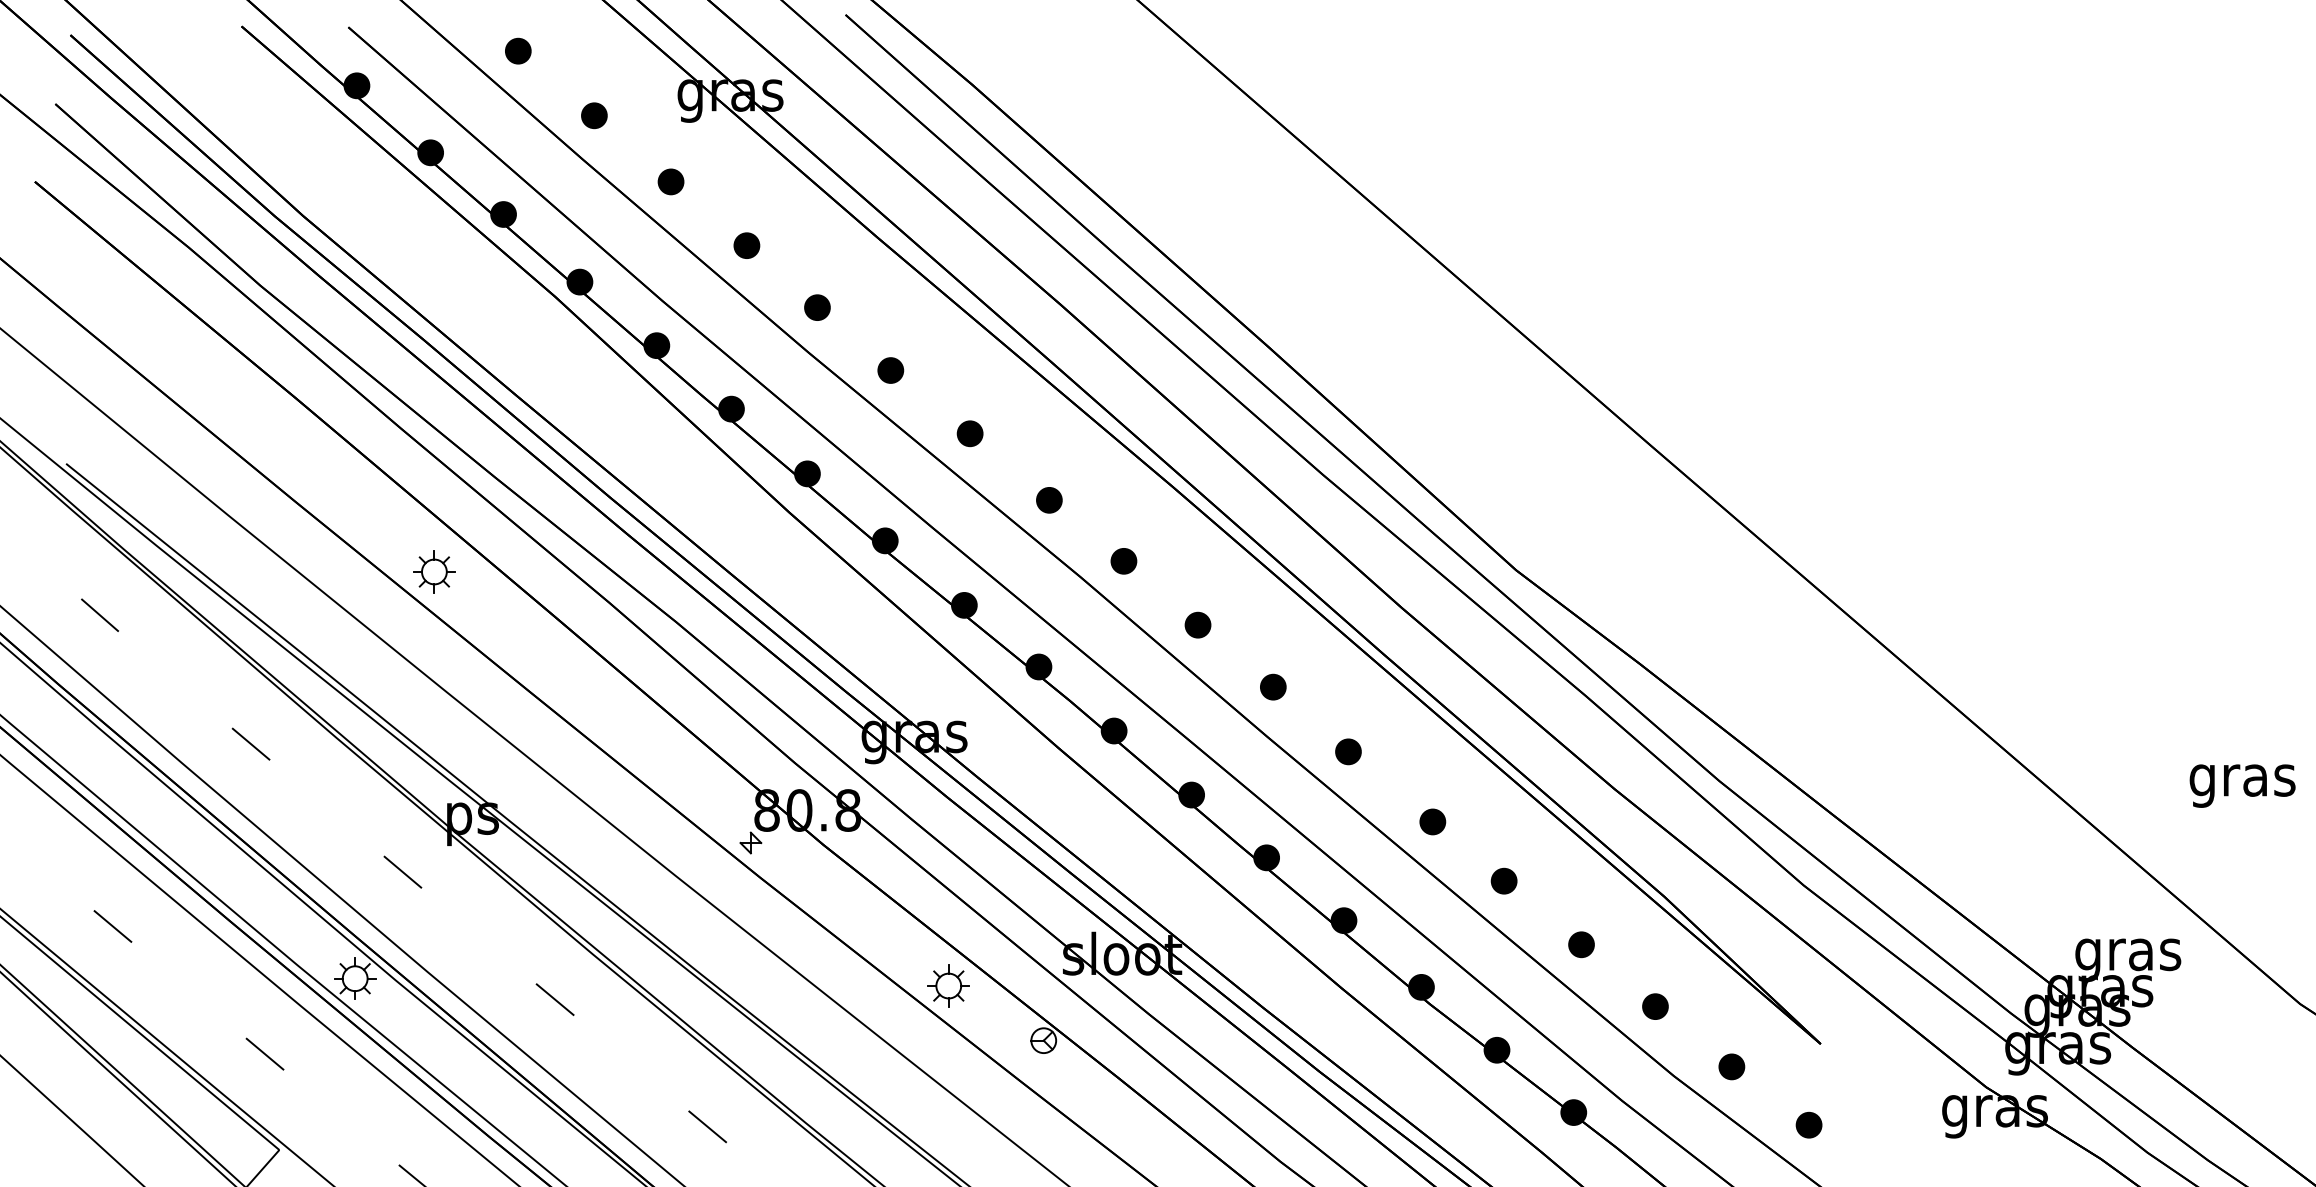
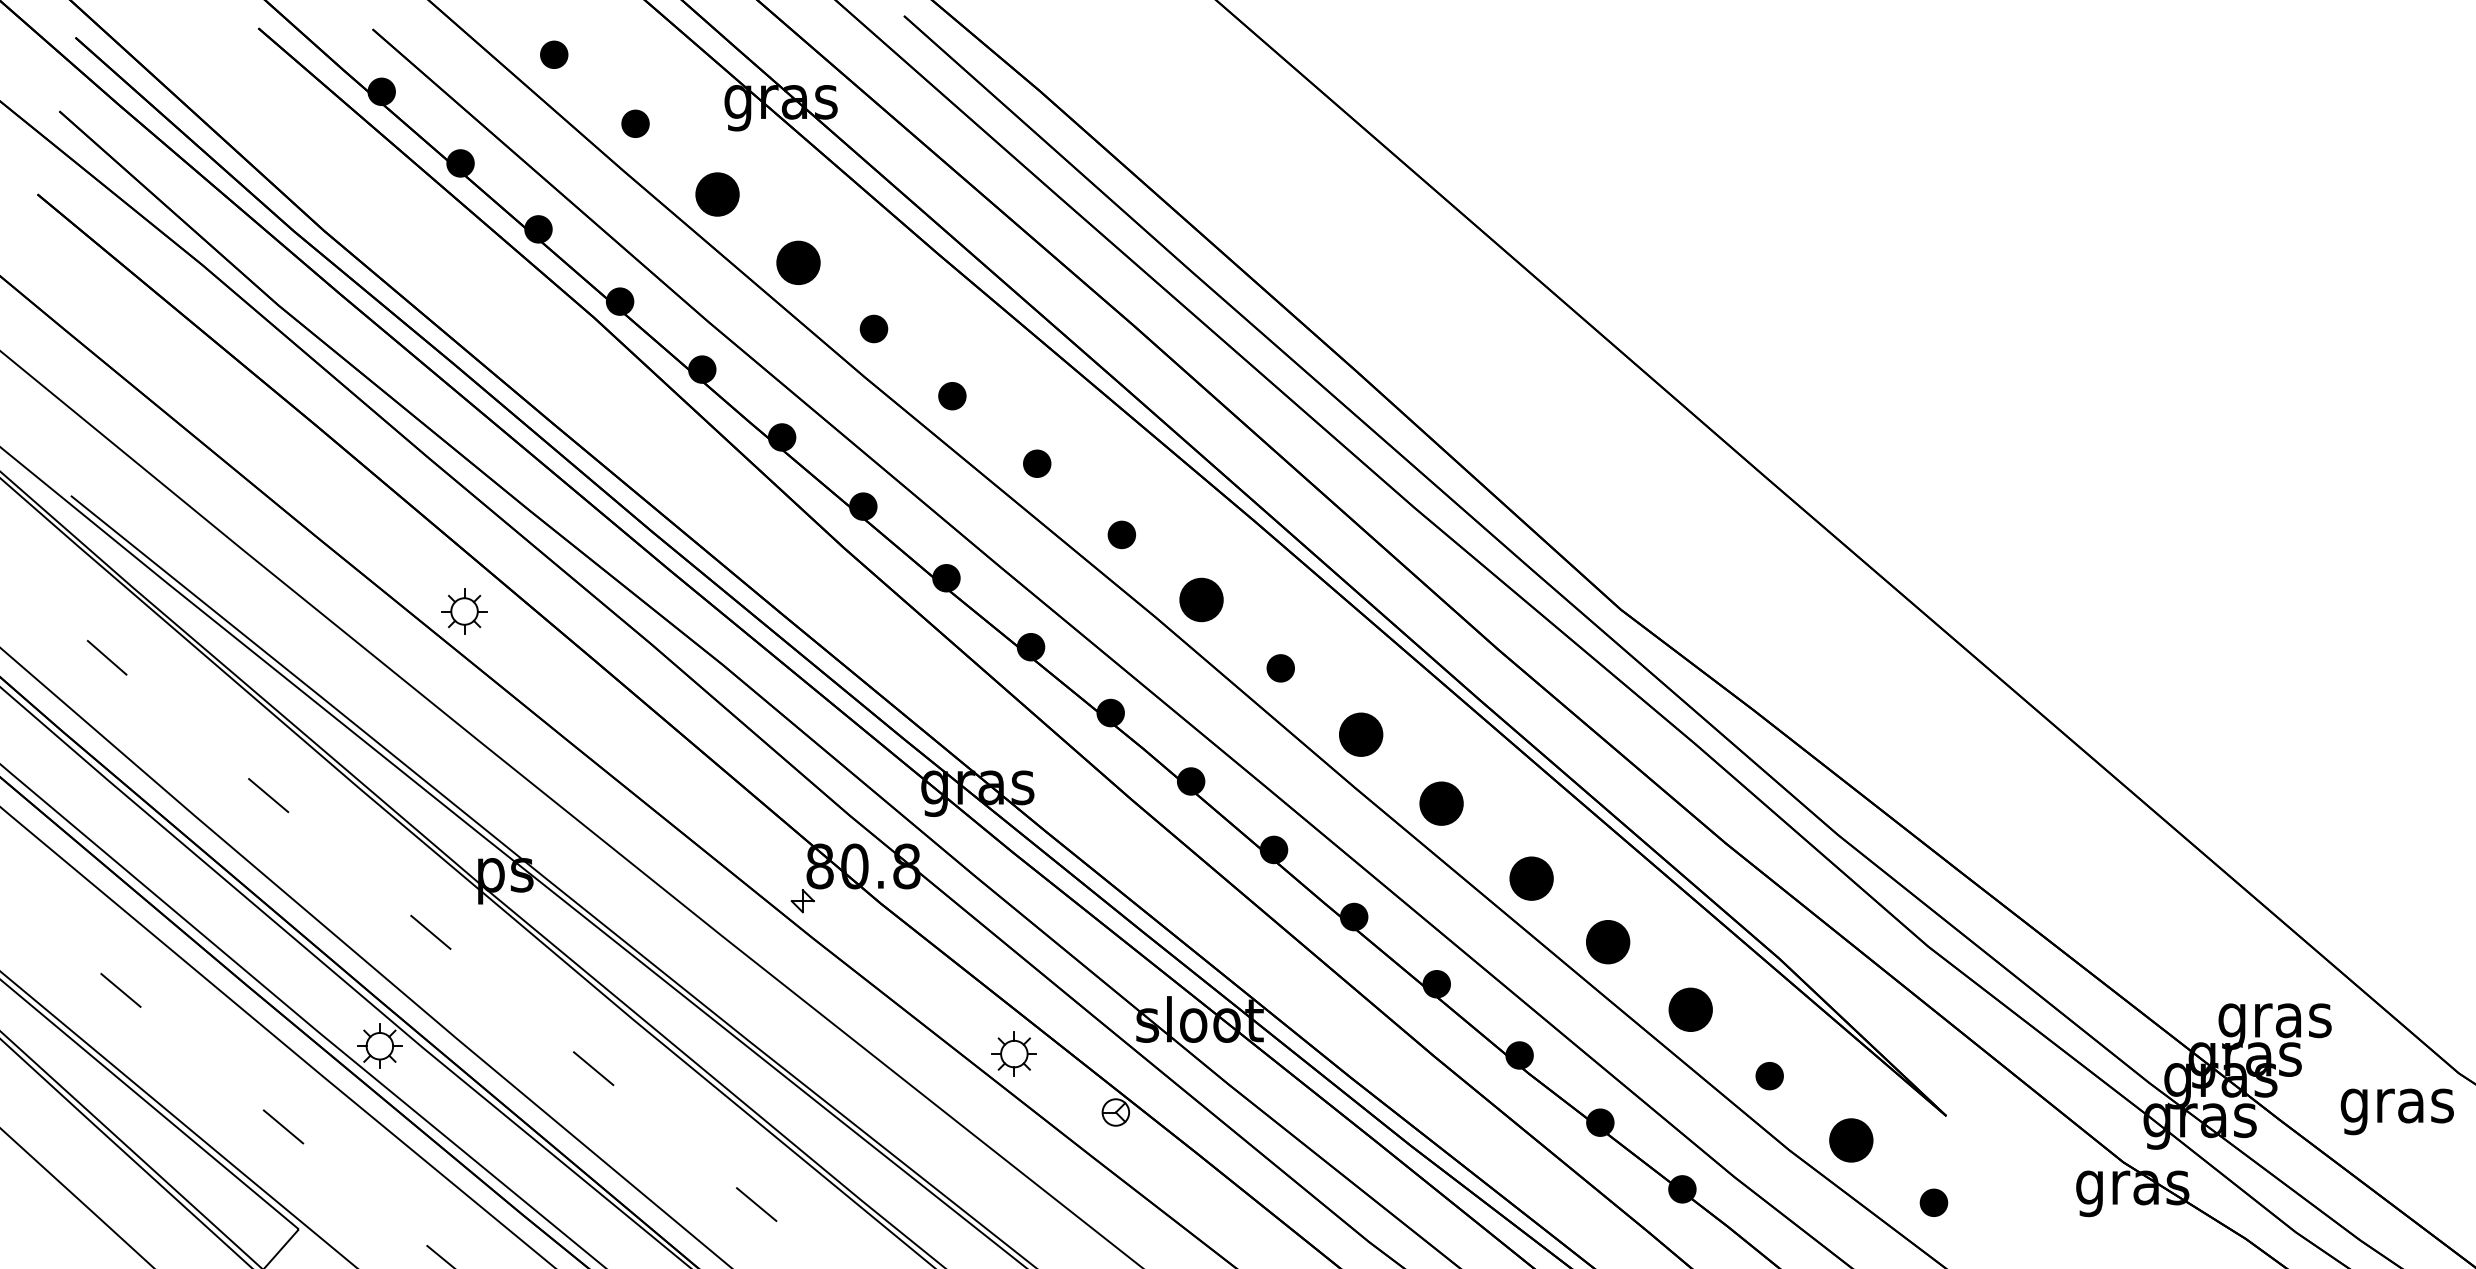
part: (670, 181) -> (716, 194), size x1.6
part: (746, 245) -> (798, 262), size x1.6
part: (1123, 561) -> (1201, 600), size x1.6
part: (1273, 686) -> (1361, 733), size x1.6
part: (1348, 751) -> (1441, 803), size x1.6
text: (2242, 785) -> (2397, 1111), moved
part: (1432, 821) -> (1531, 878), size x1.6
part: (1503, 880) -> (1607, 941), size x1.6
part: (1581, 944) -> (1690, 1009), size x1.6
part: (1731, 1066) -> (1851, 1140), size x1.6

